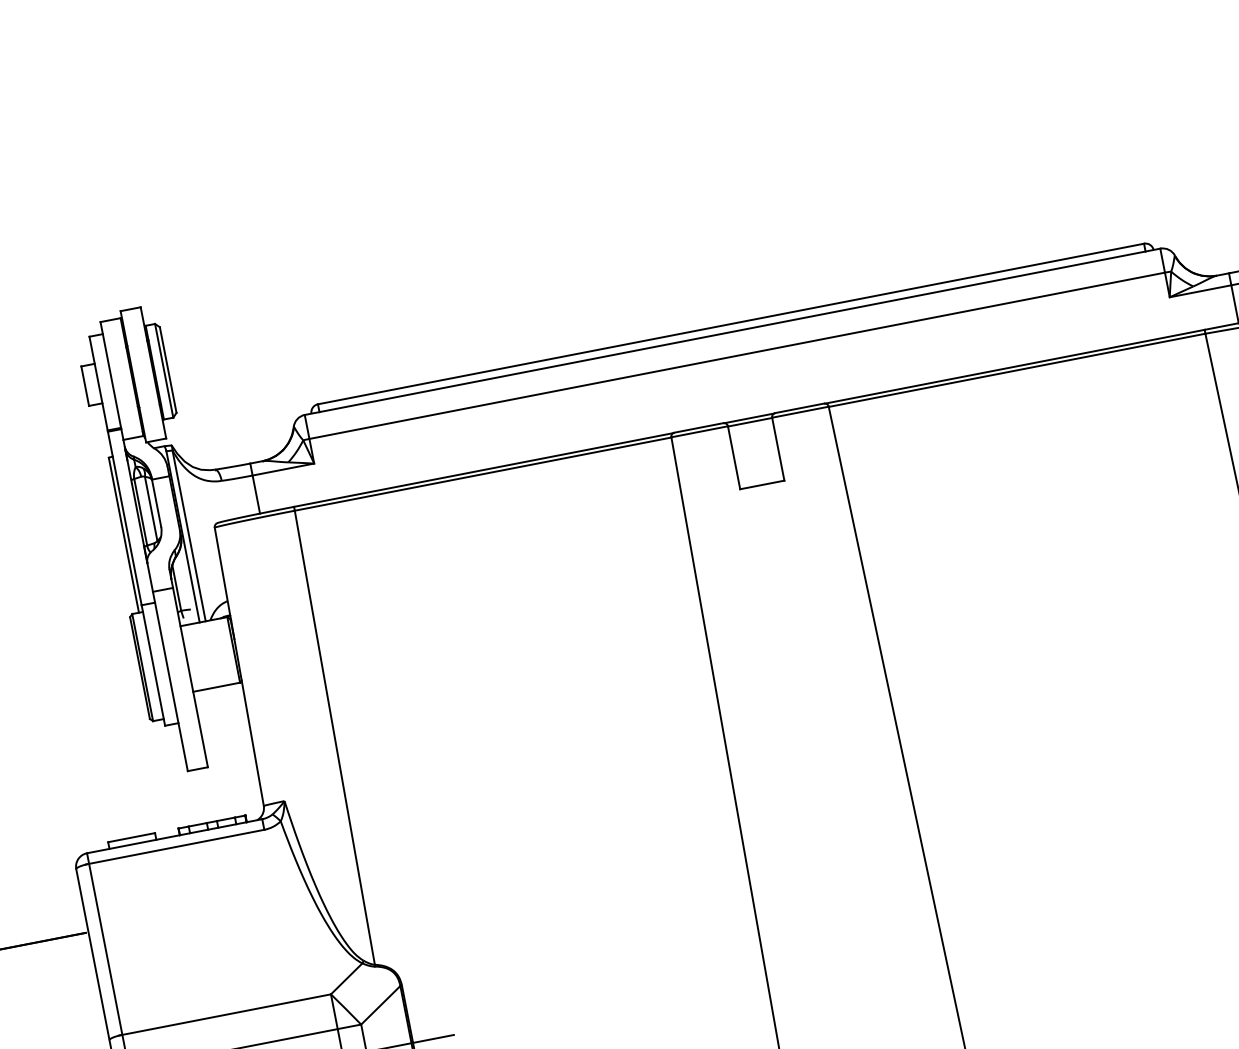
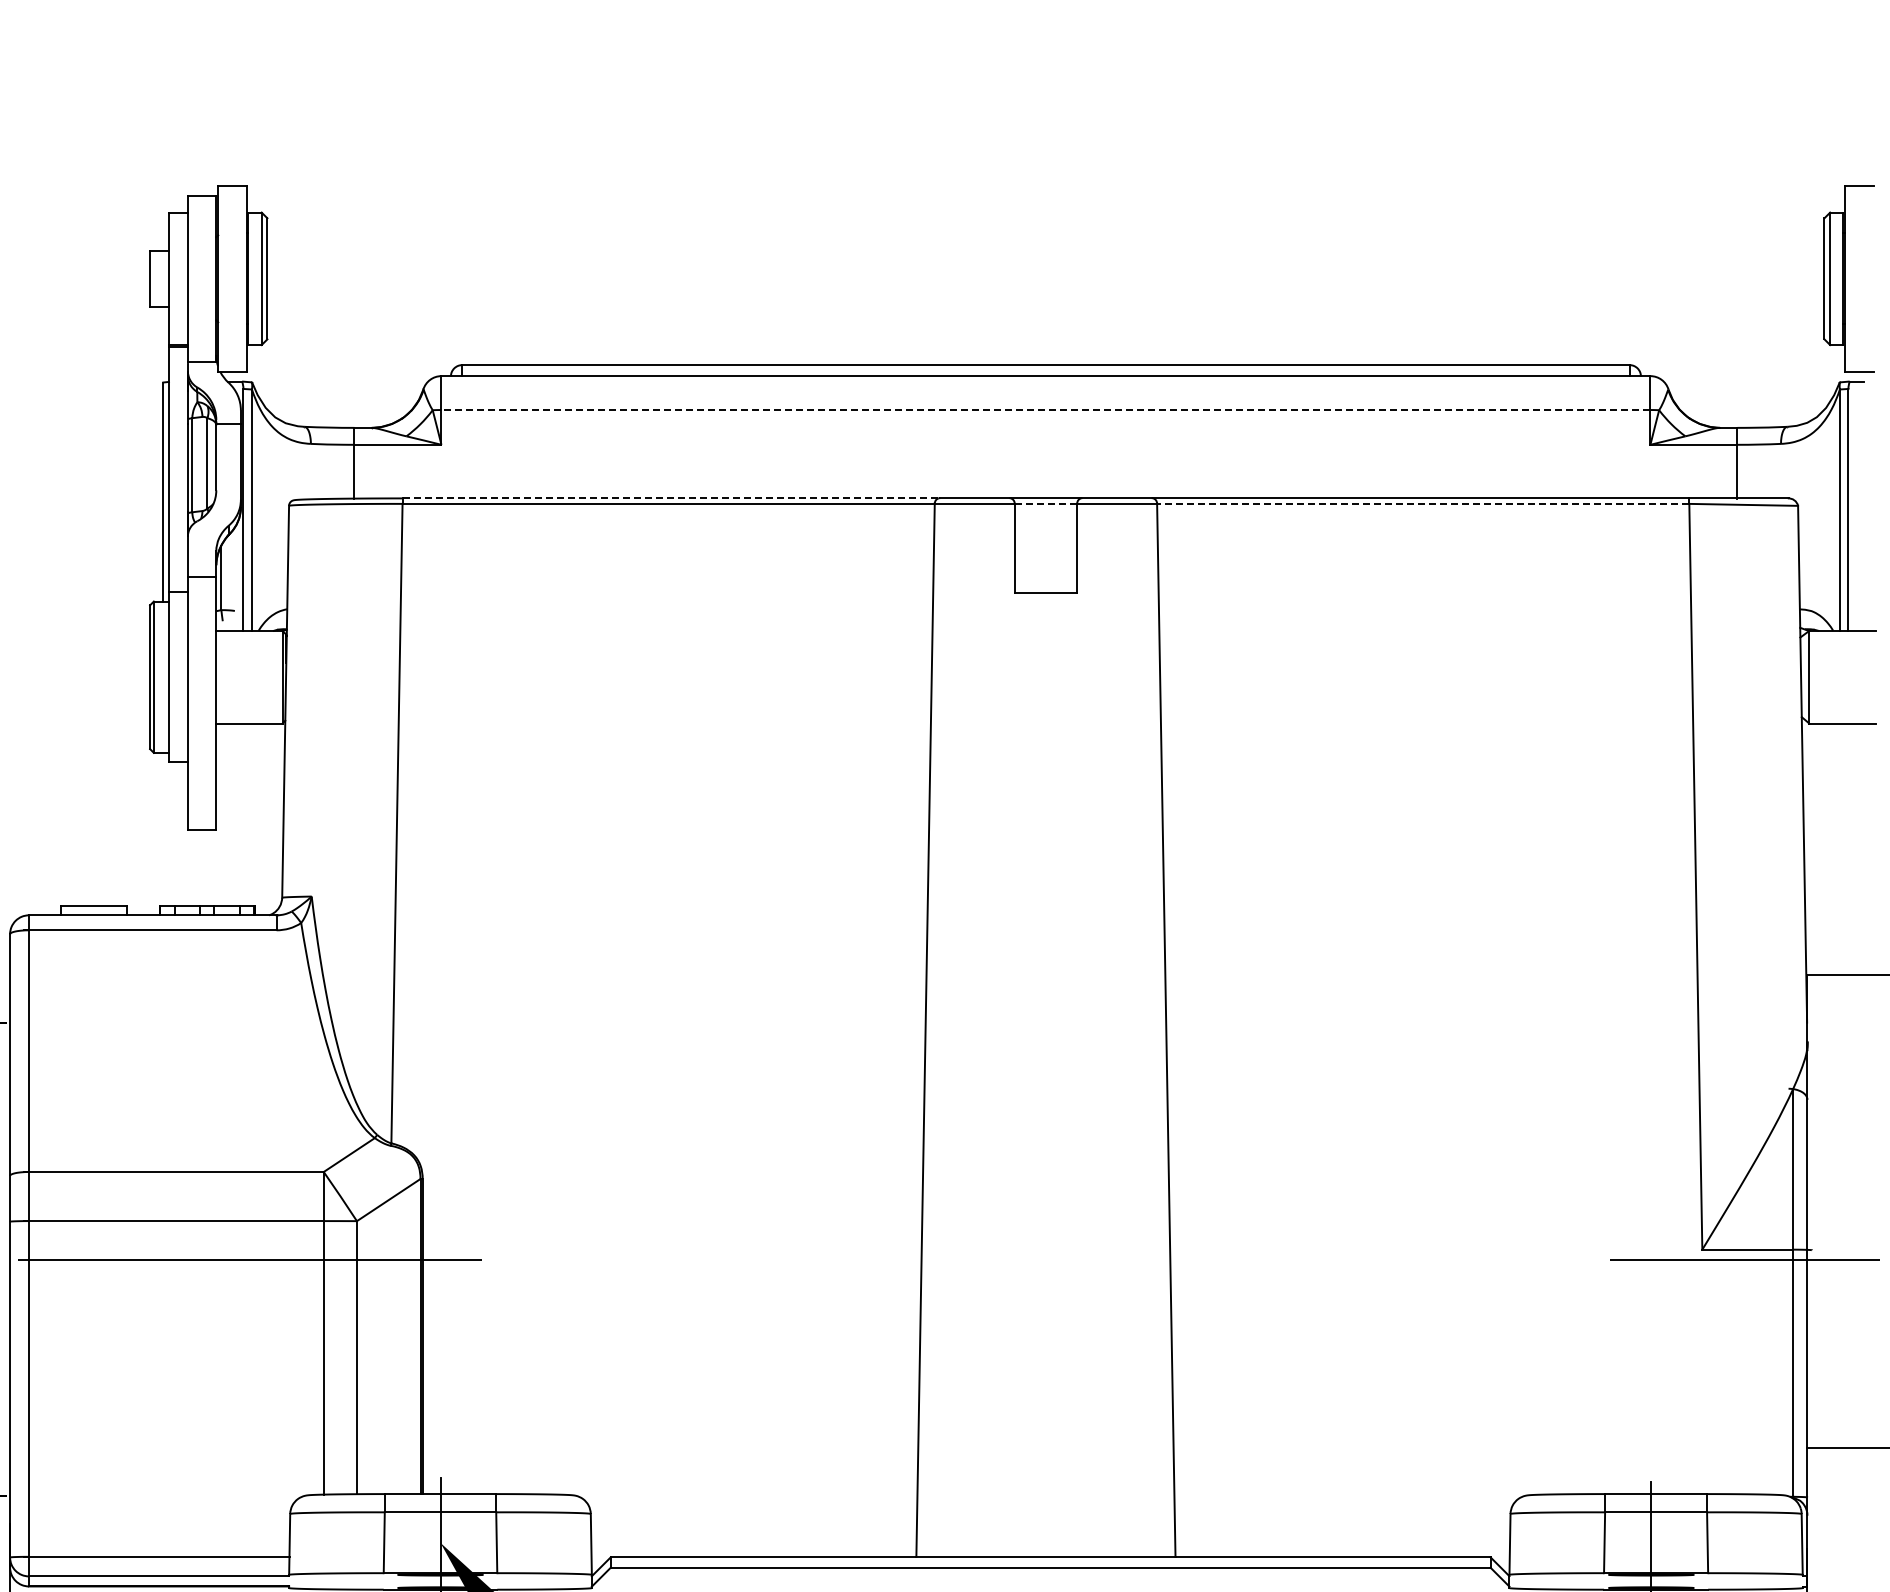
line: (736, 356) -> (1045, 410), solid -> dashed
line: (1016, 370) -> (1422, 503), solid -> dashed
line: (749, 422) -> (1045, 503), solid -> dashed
line: (484, 469) -> (671, 498), solid -> dashed

